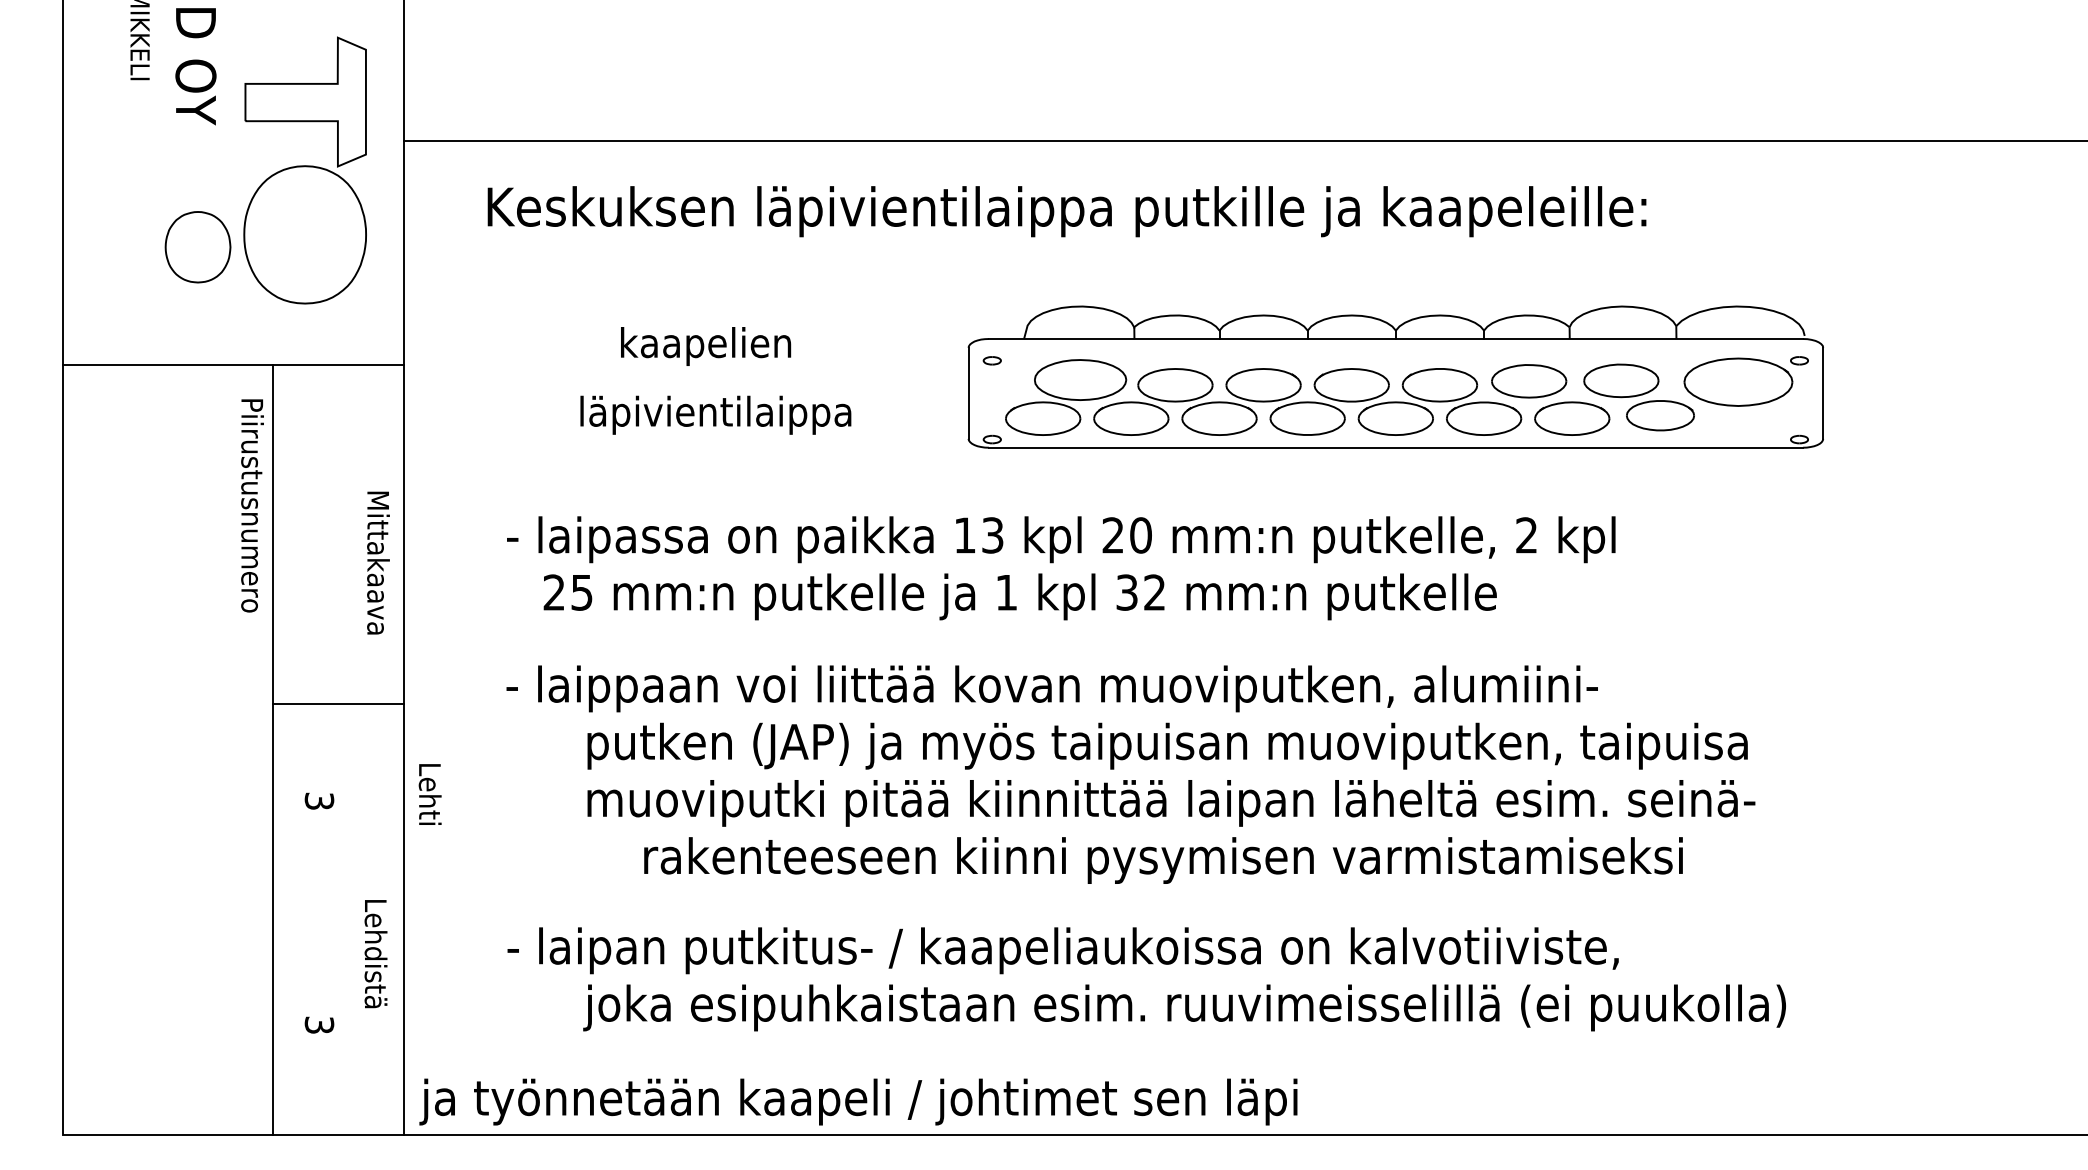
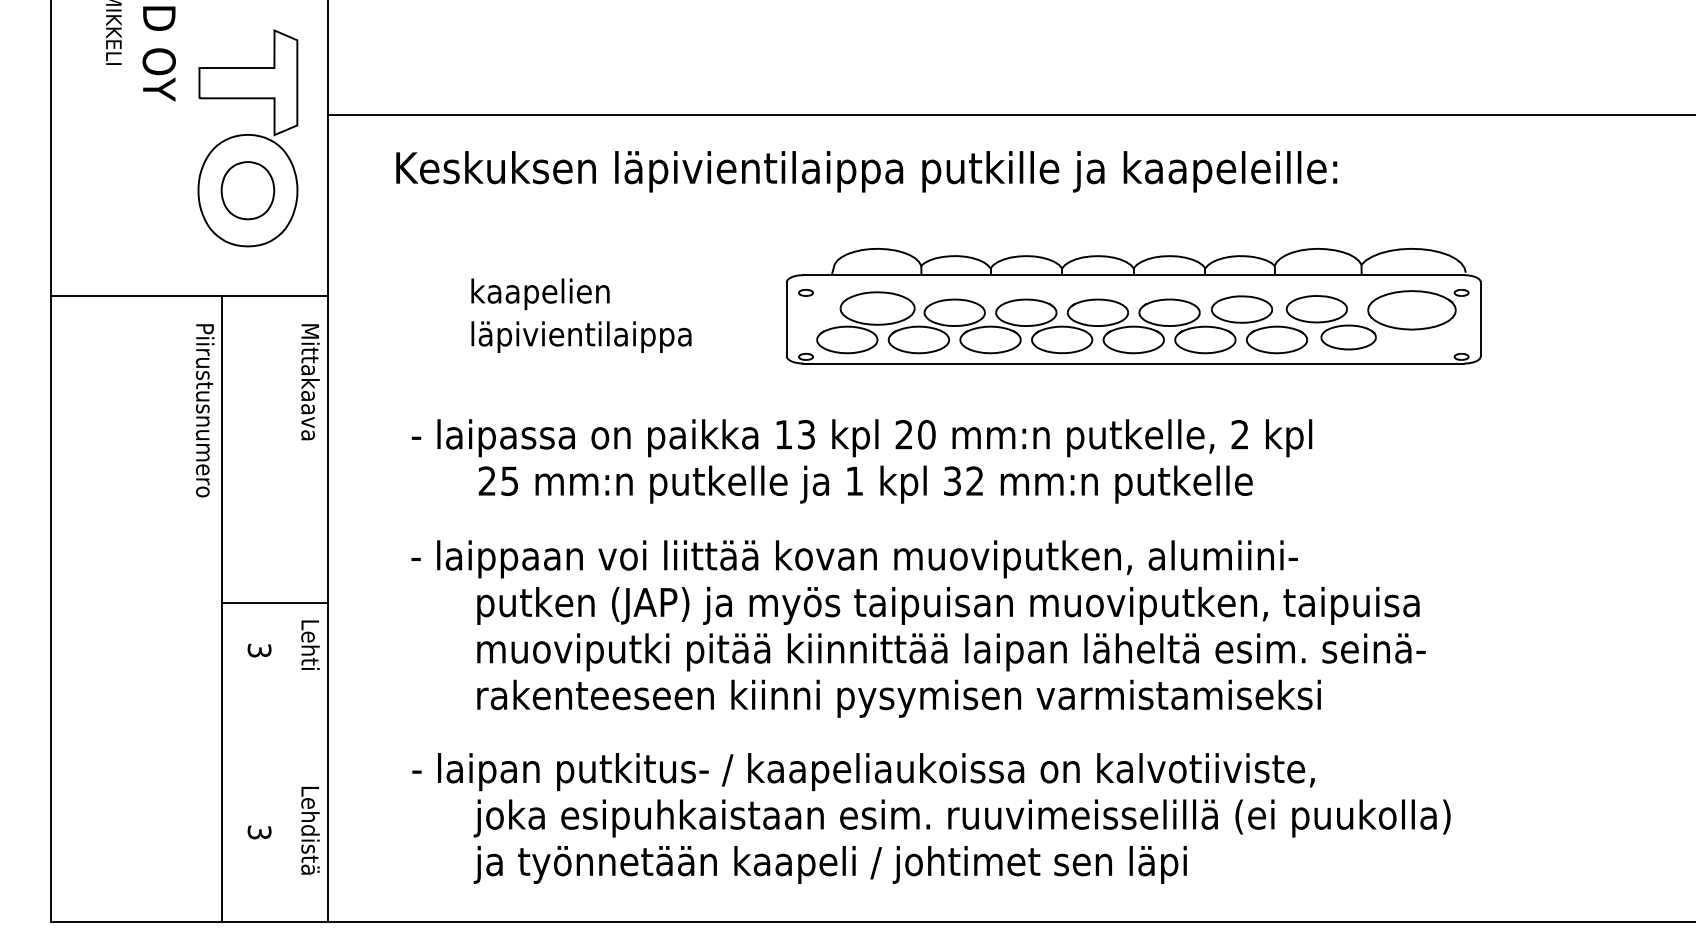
part: (197, 247) -> (247, 190), moved
text: (706, 346) -> (540, 294), moved
text: (378, 563) -> (310, 382), moved
text: (1019, 596) -> (865, 484), moved
line: (339, 703) -> (275, 603), moved
text: (430, 793) -> (310, 644), moved
text: (1162, 860) -> (898, 698), moved
text: (376, 953) -> (310, 830), moved
text: (857, 1101) -> (829, 864), moved

